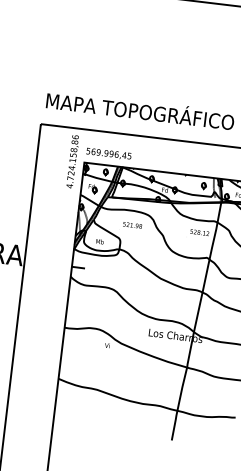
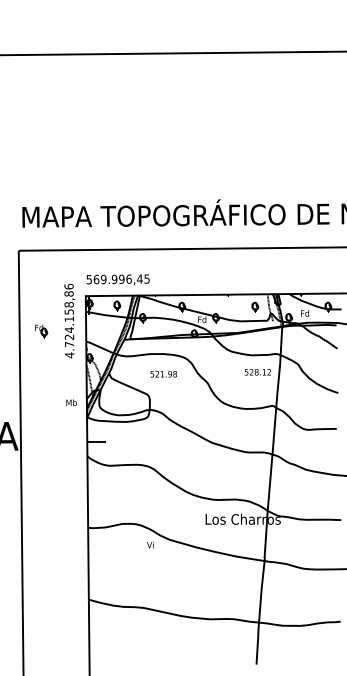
text: (72, 161) -> (69, 320), moved
part: (93, 189) -> (41, 331), moved
text: (99, 241) -> (71, 402), moved

